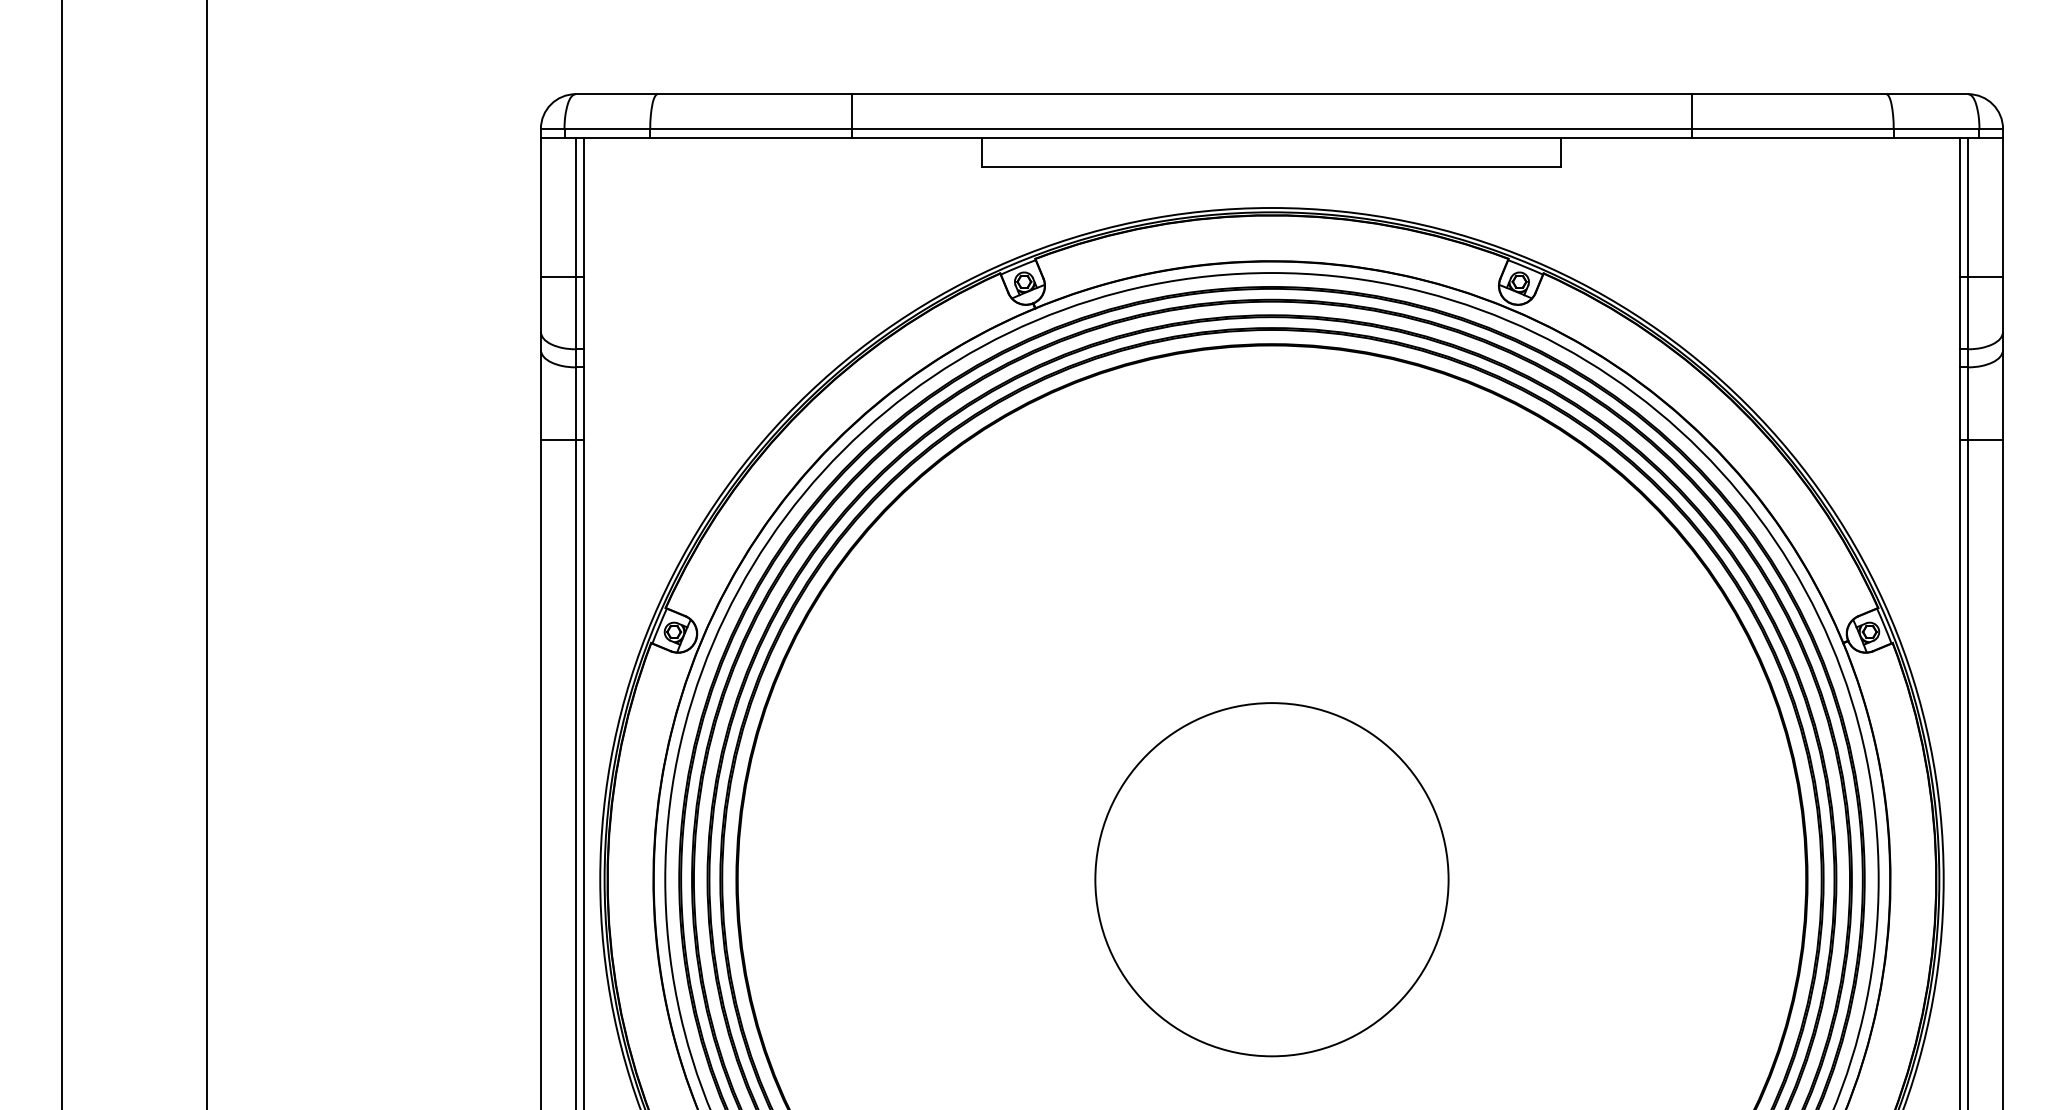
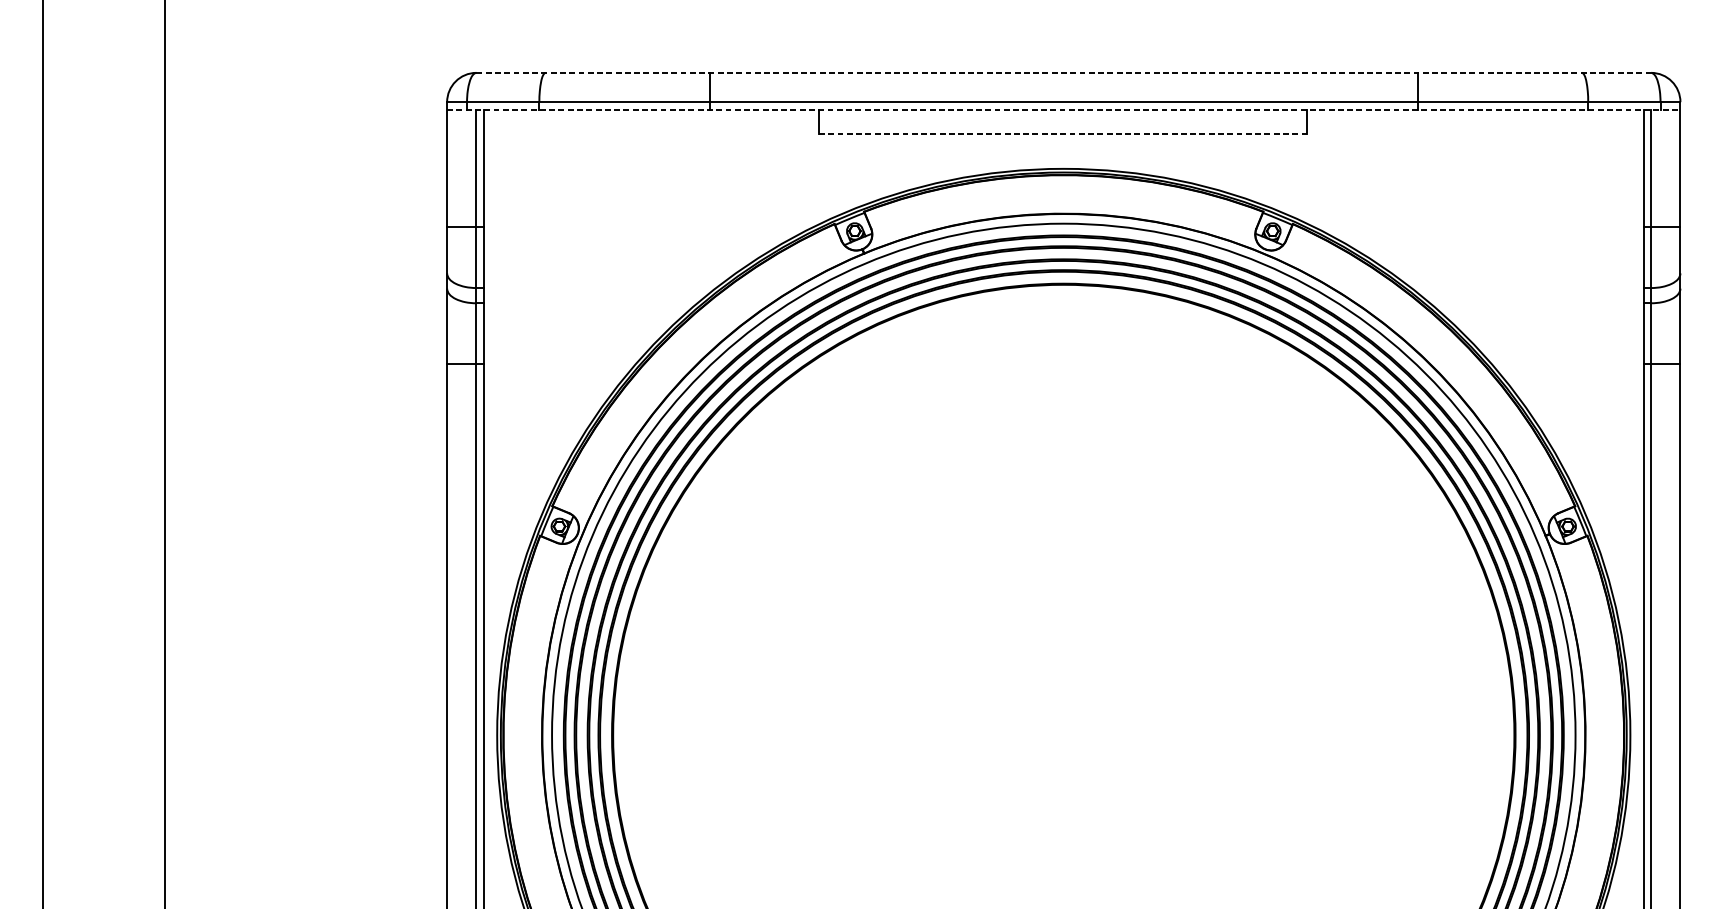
line: (1272, 94) -> (1064, 73), solid -> dashed
line: (1272, 137) -> (1064, 109), solid -> dashed
line: (1271, 166) -> (1063, 133), solid -> dashed
circle: (1271, 879) -> (1063, 735), removed

